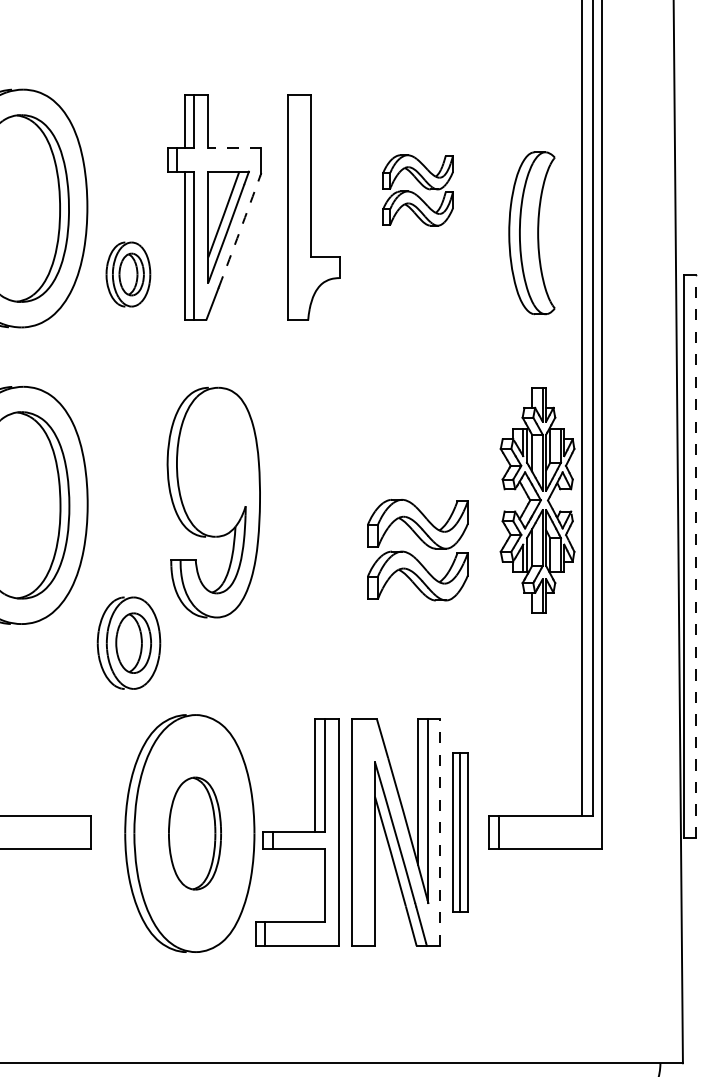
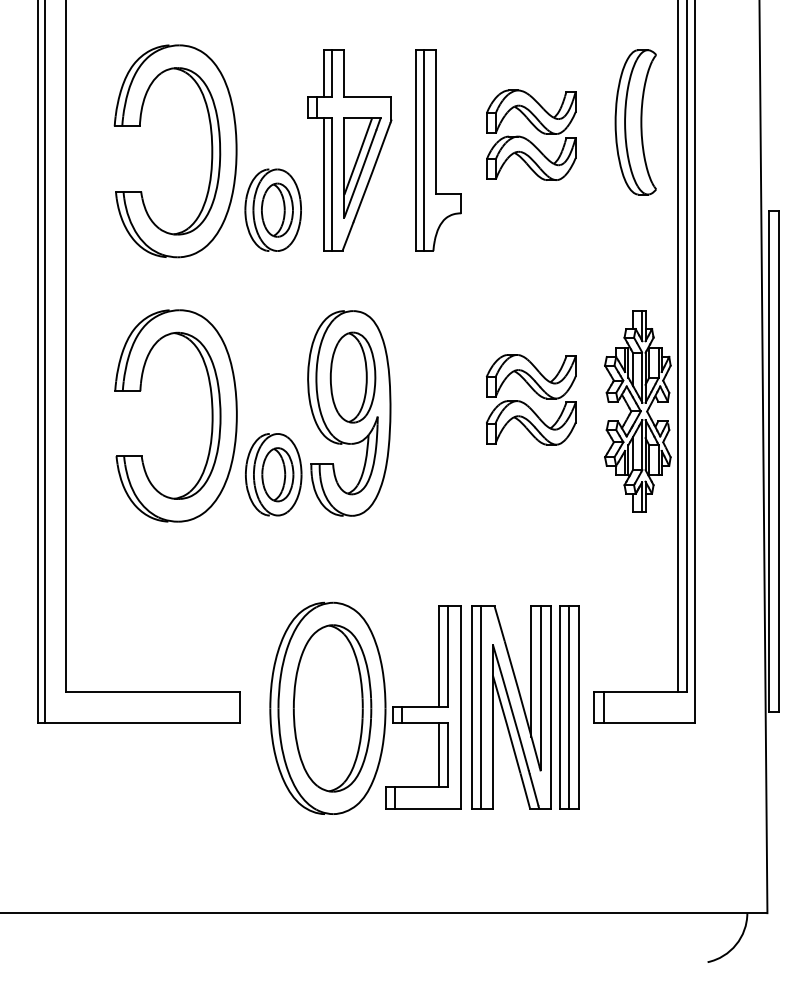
line: (234, 148) -> (367, 97), dashed -> solid
part: (418, 189) -> (531, 134), size x1.43
line: (298, 207) -> (424, 150), added
arc: (239, 231) -> (372, 171), dashed -> solid
part: (531, 233) -> (635, 122), moved
part: (127, 273) -> (272, 209), size x1.43
part: (217, 462) -> (352, 377), added
part: (412, 554) -> (526, 403), moved
line: (695, 556) -> (778, 461), dashed -> solid
part: (128, 642) -> (273, 474), moved
line: (439, 831) -> (550, 706), dashed -> solid
line: (362, 832) -> (481, 707), added
part: (460, 832) -> (569, 707), size x1.43
part: (194, 833) -> (332, 708), size x1.67
line: (315, 885) -> (439, 754), added

